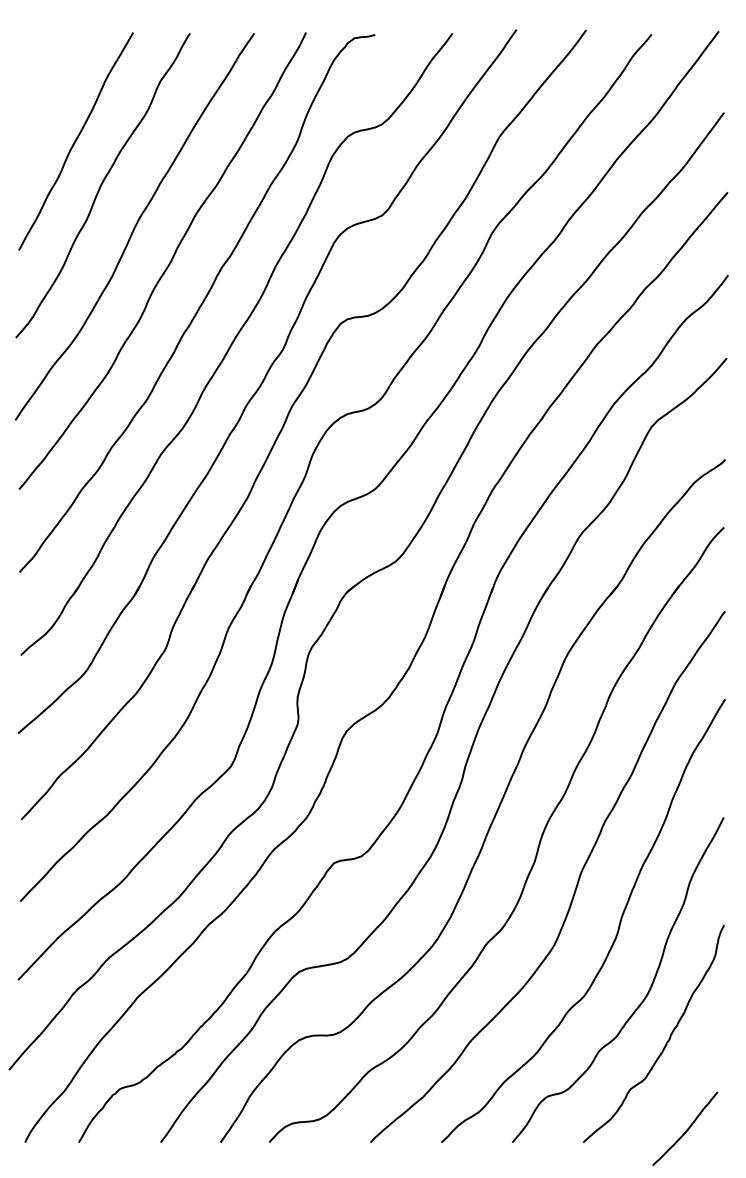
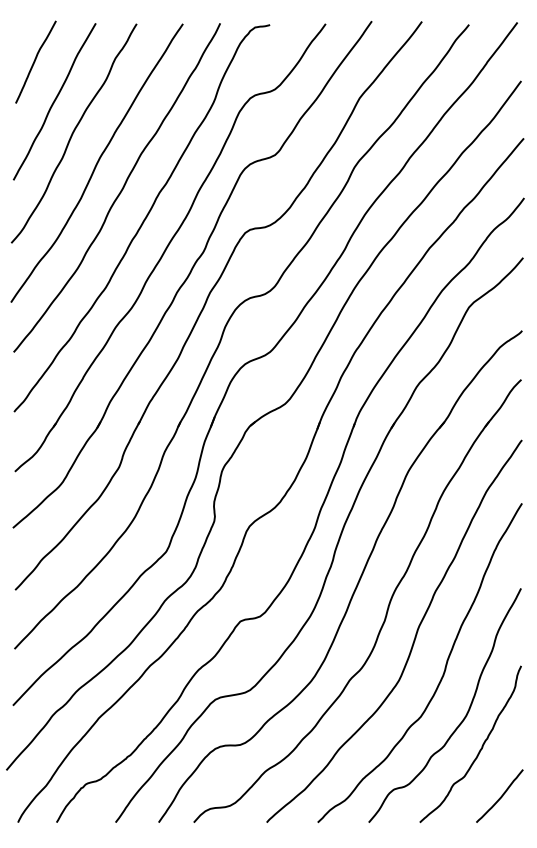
curve: (49, 85) -> (35, 61), added
curve: (686, 1129) -> (500, 796), moved

